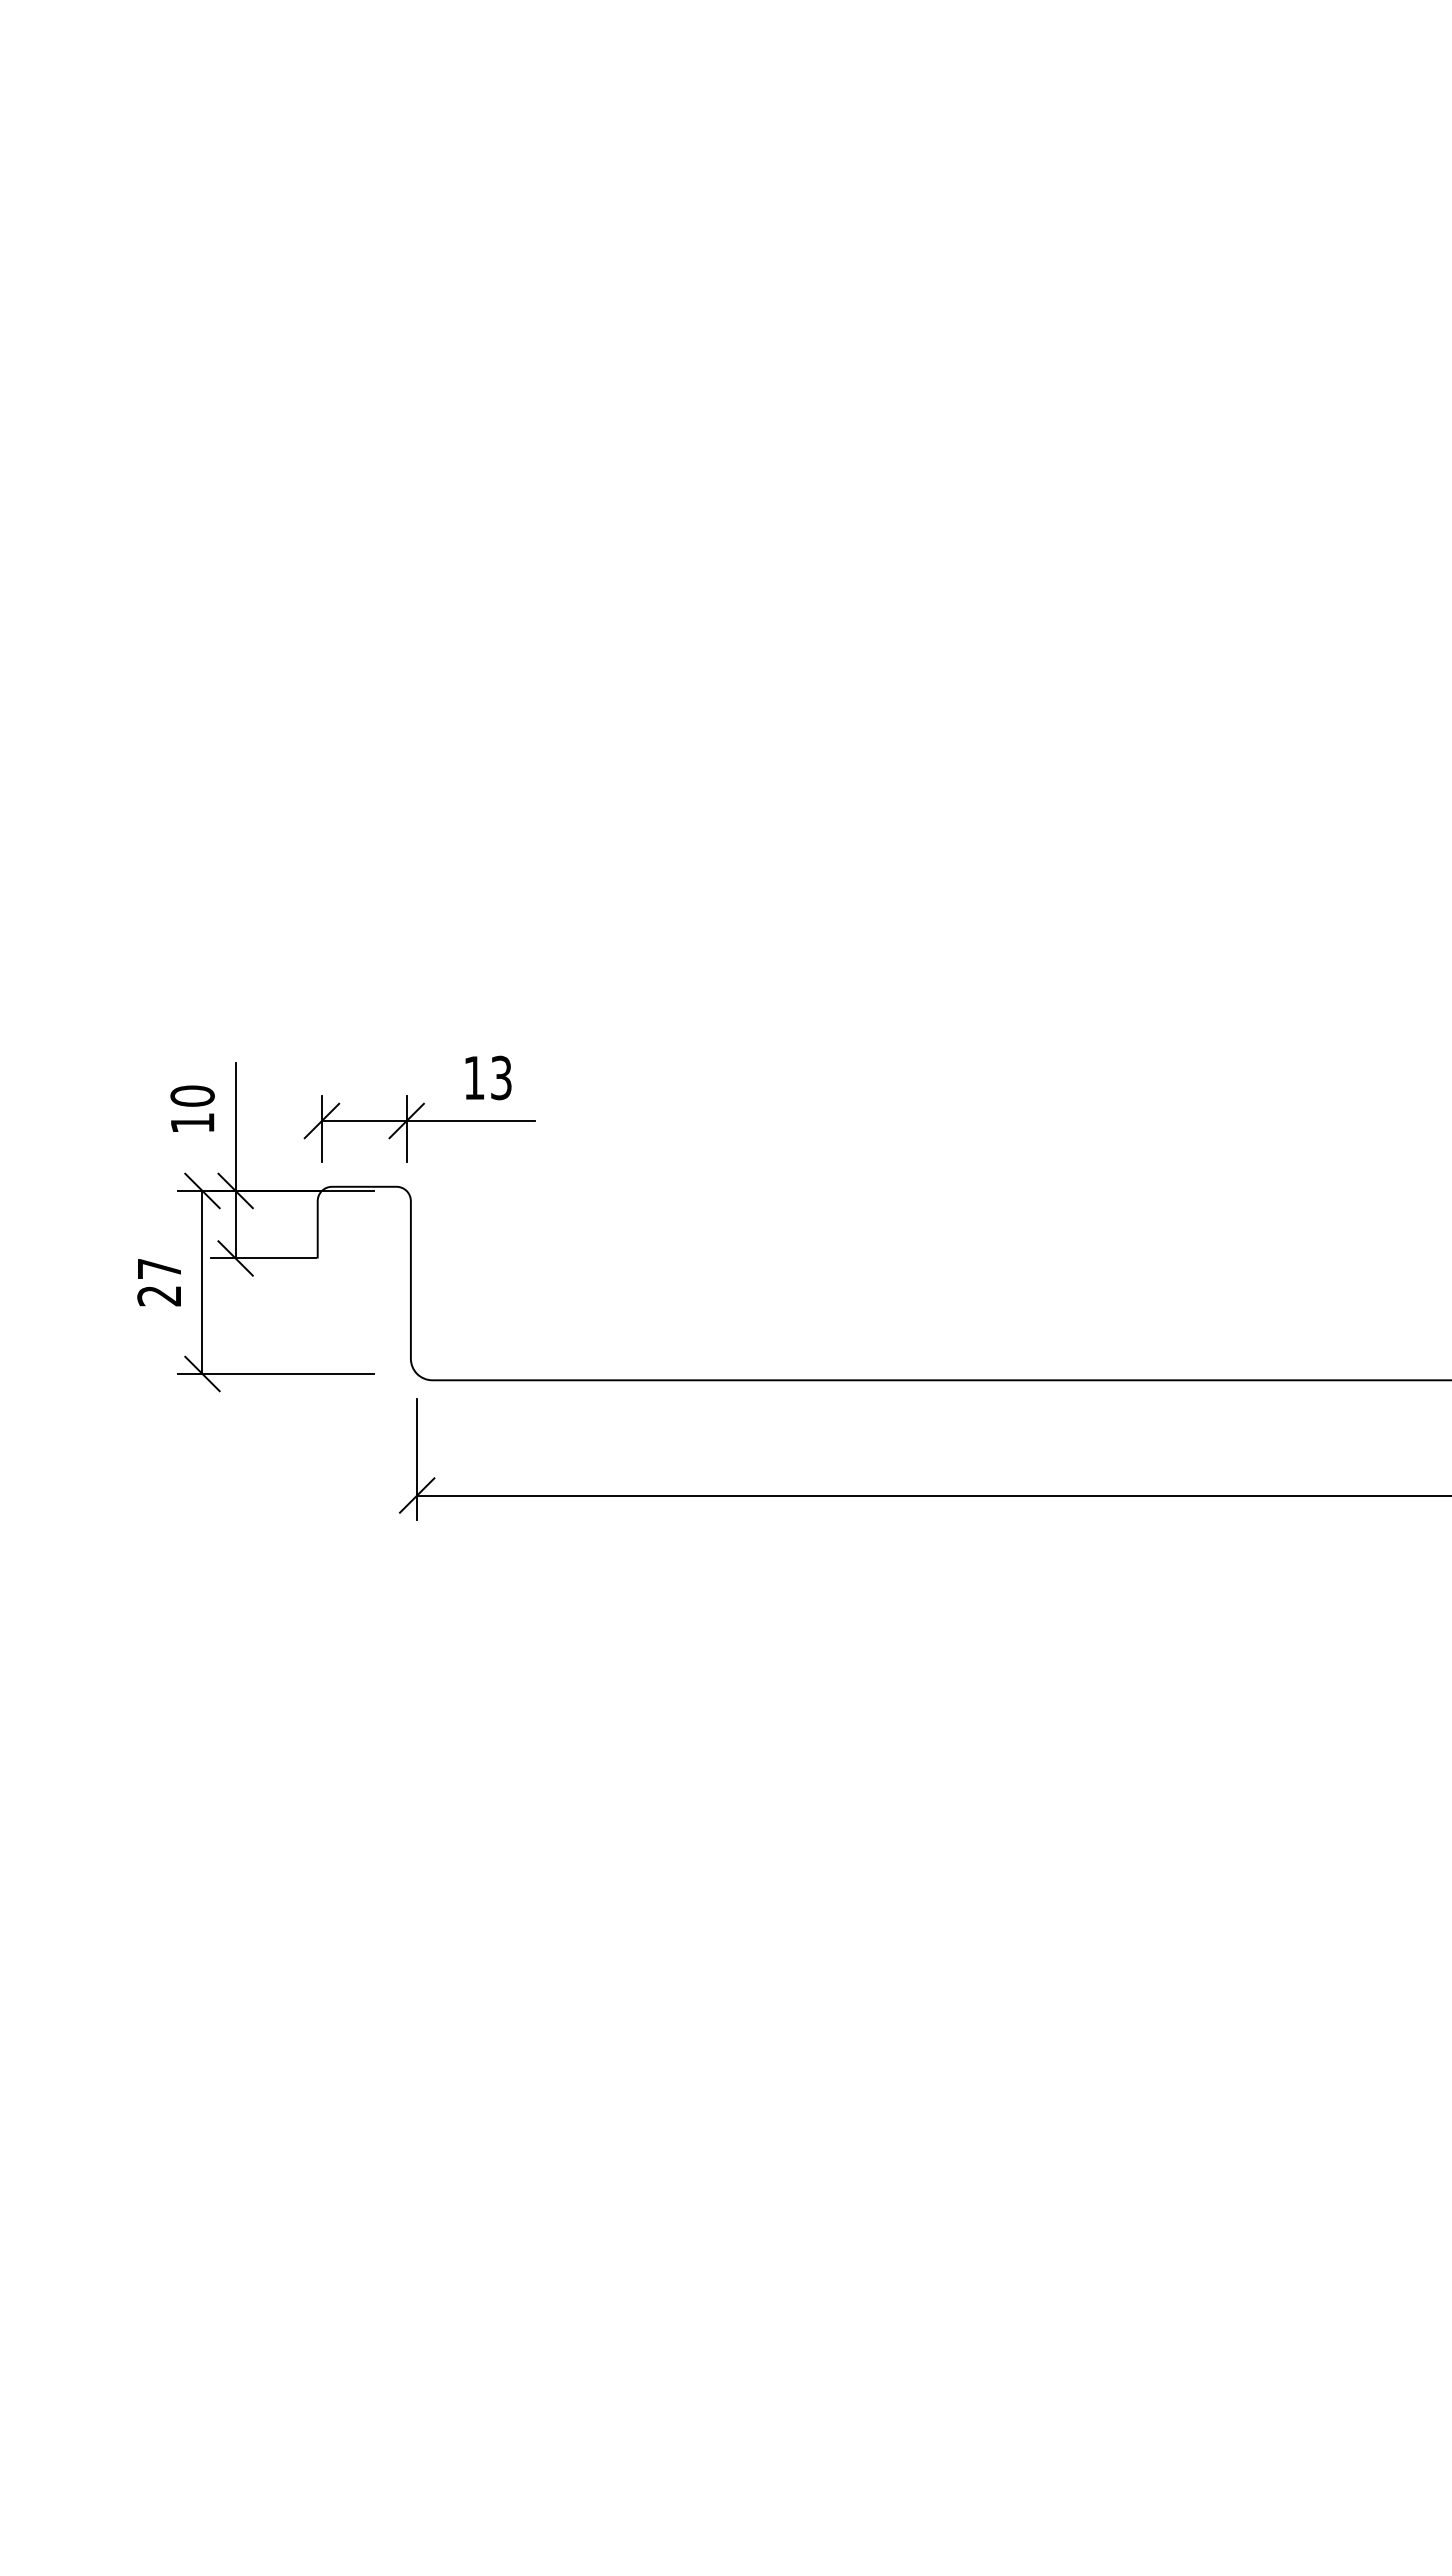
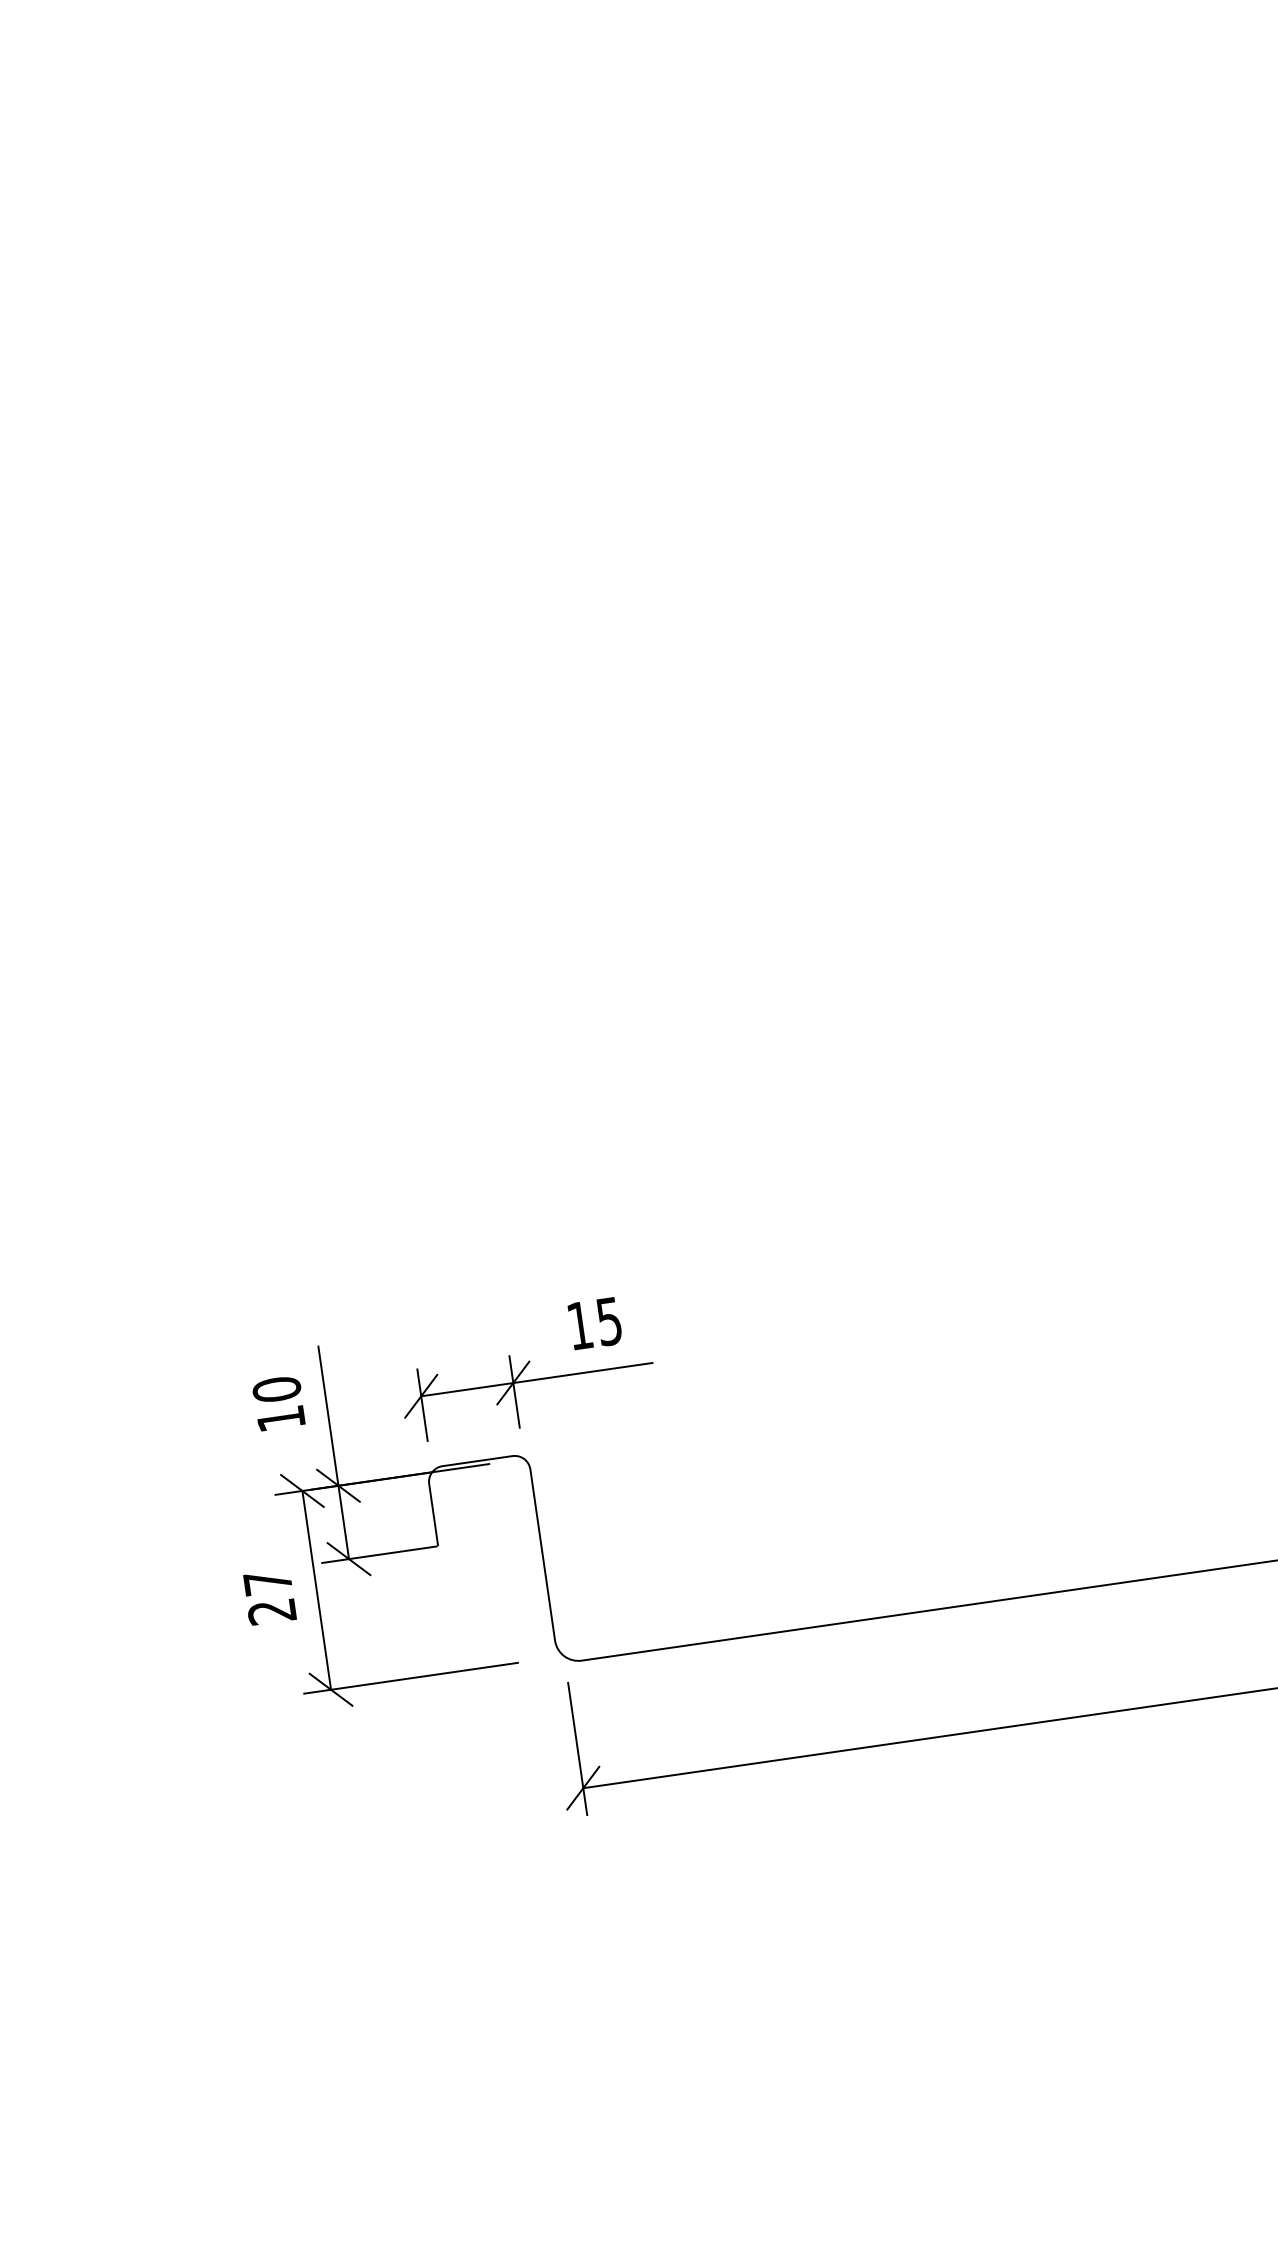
text: (501, 1077) -> (609, 1320), 13 -> 15

